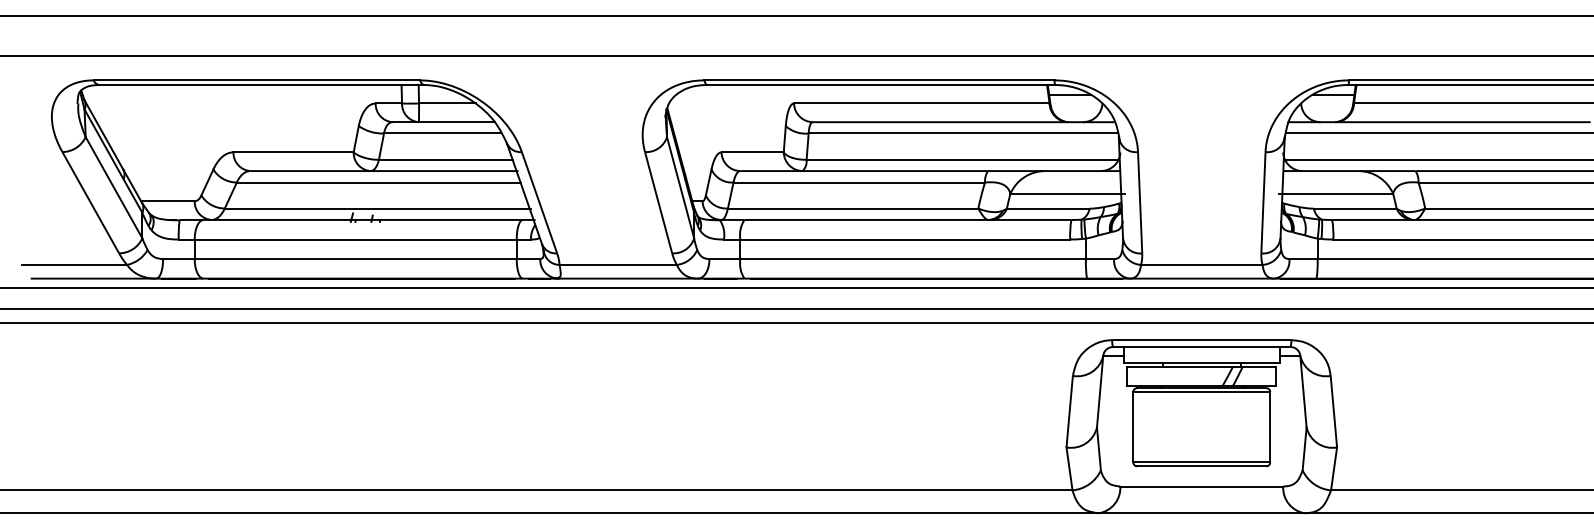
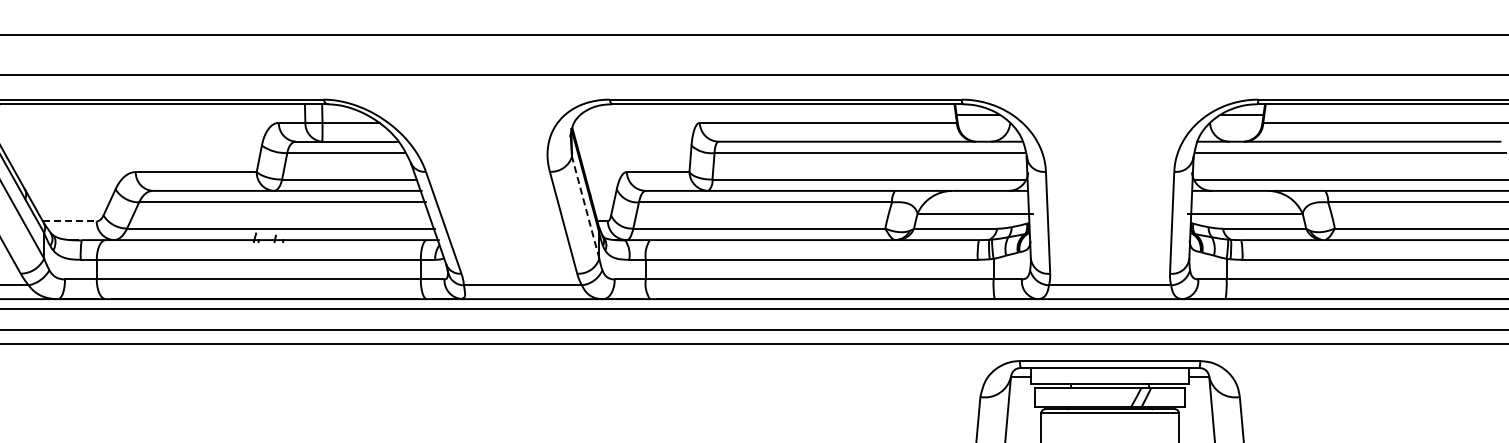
line: (680, 187) -> (585, 207), solid -> dashed
line: (167, 201) -> (69, 221), solid -> dashed

